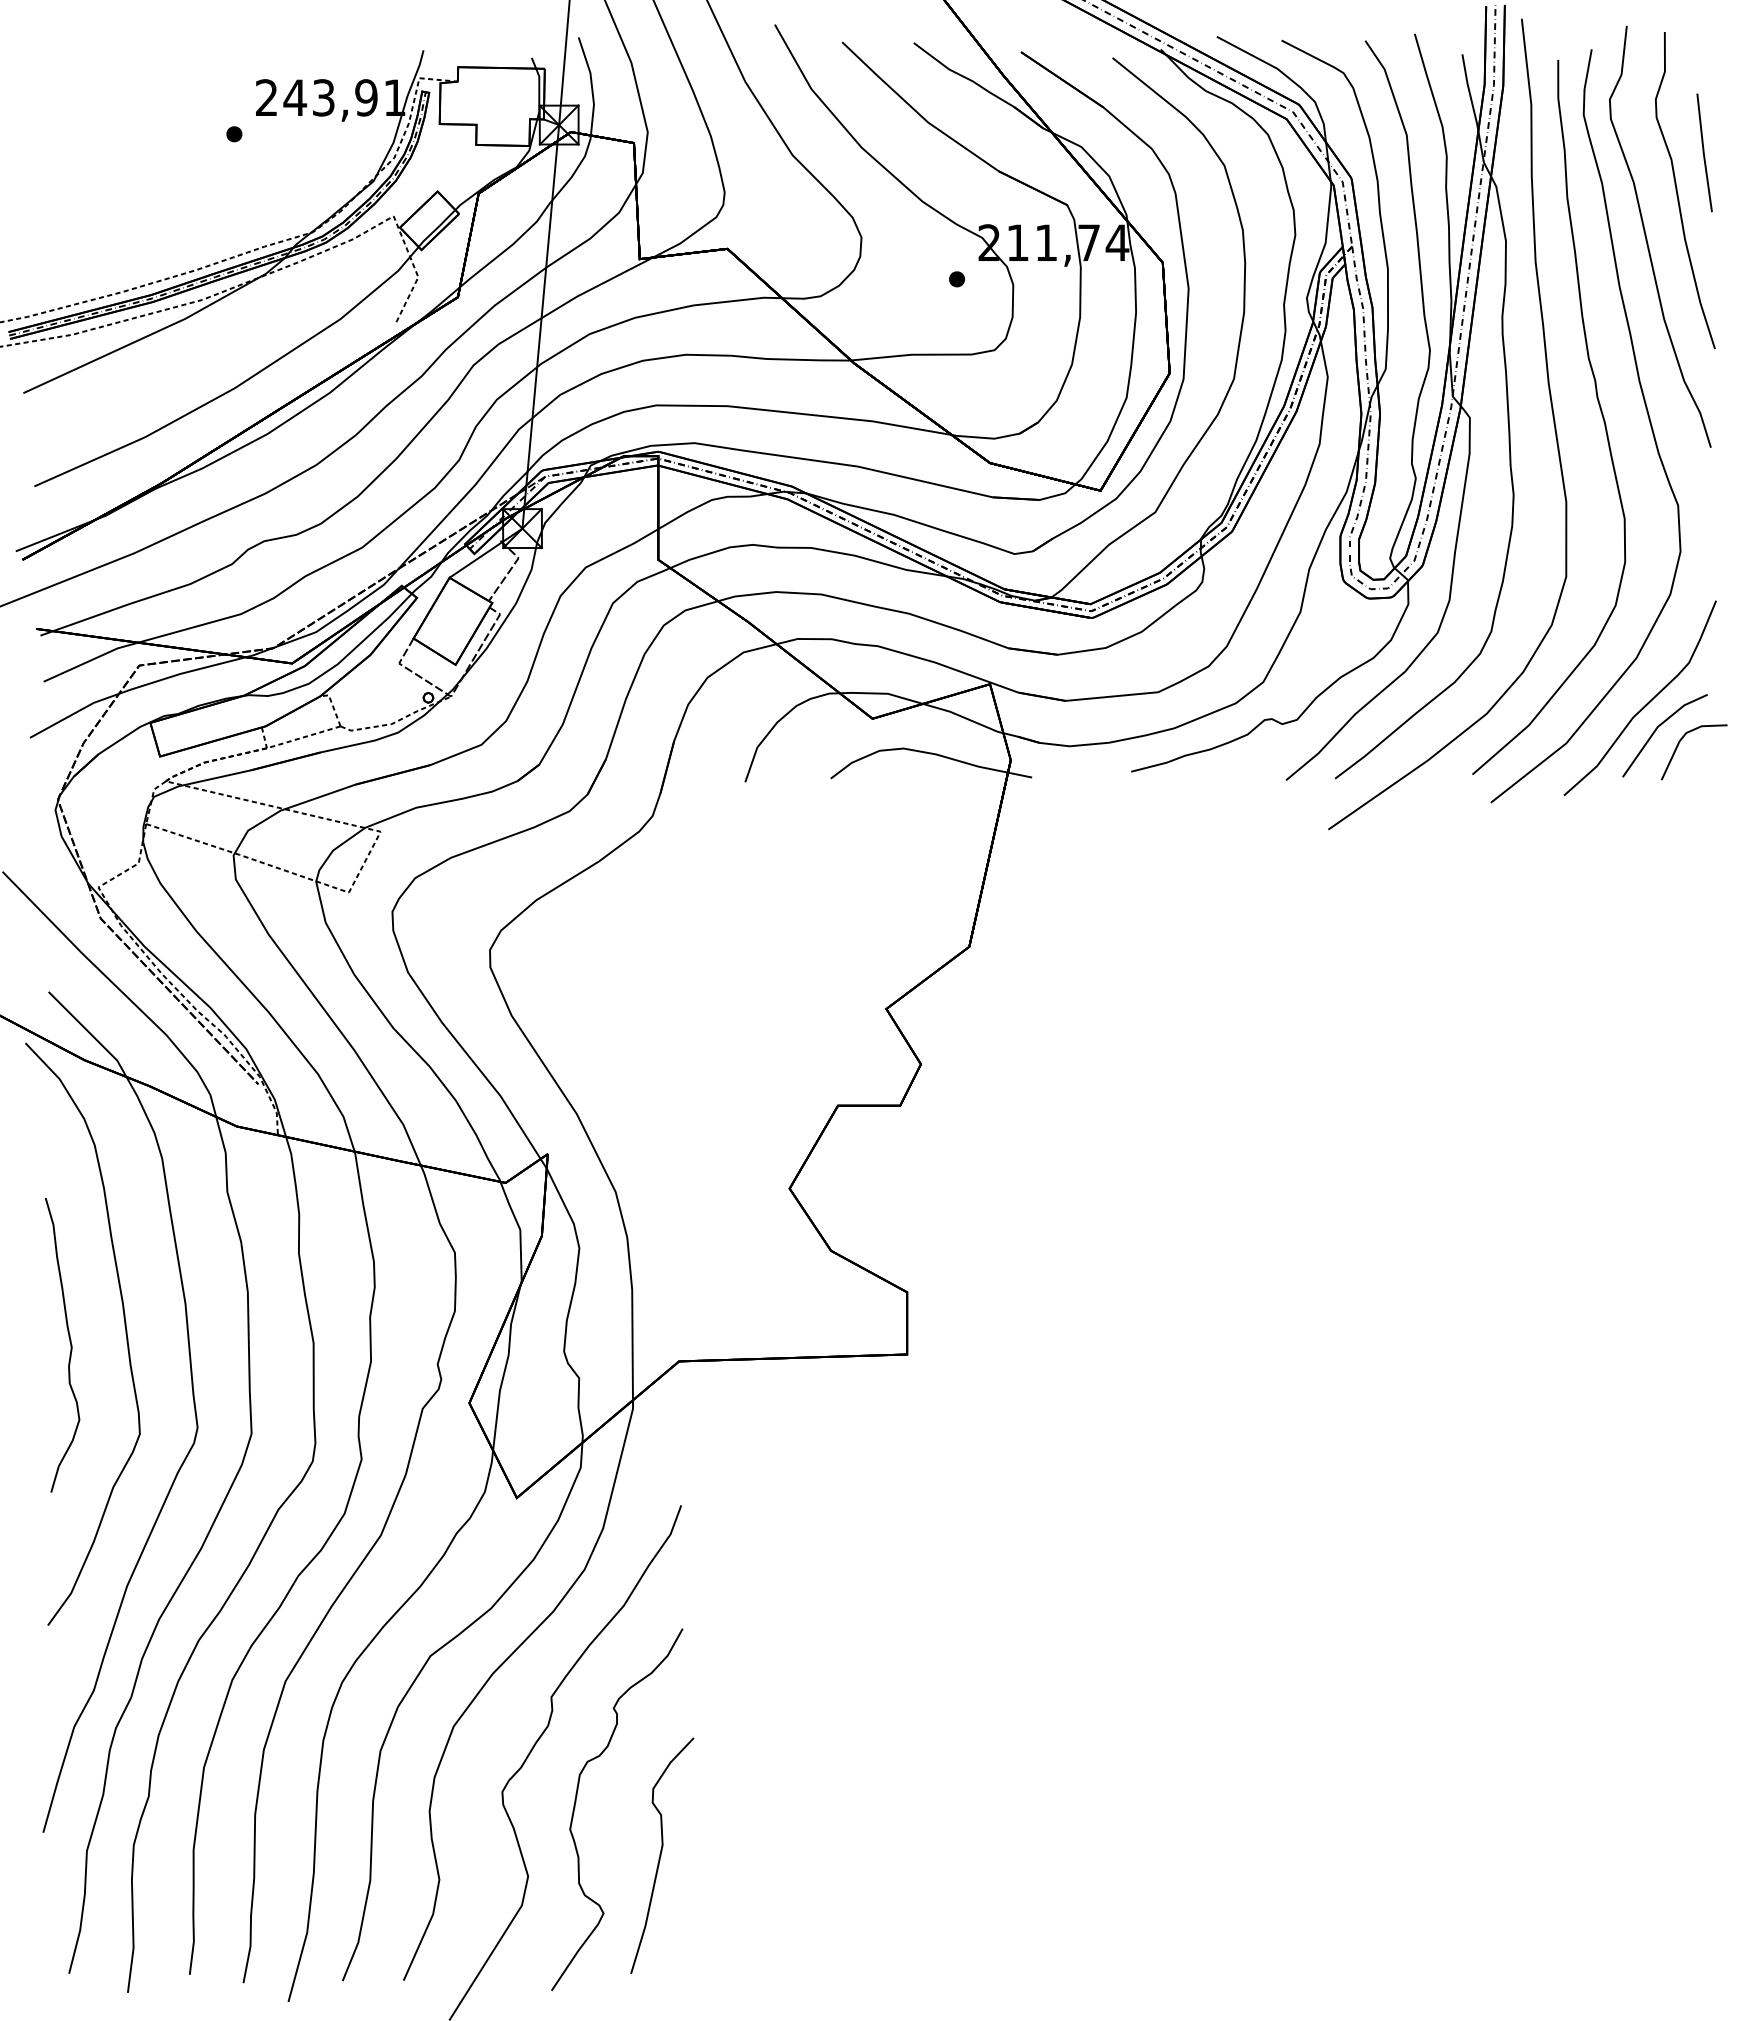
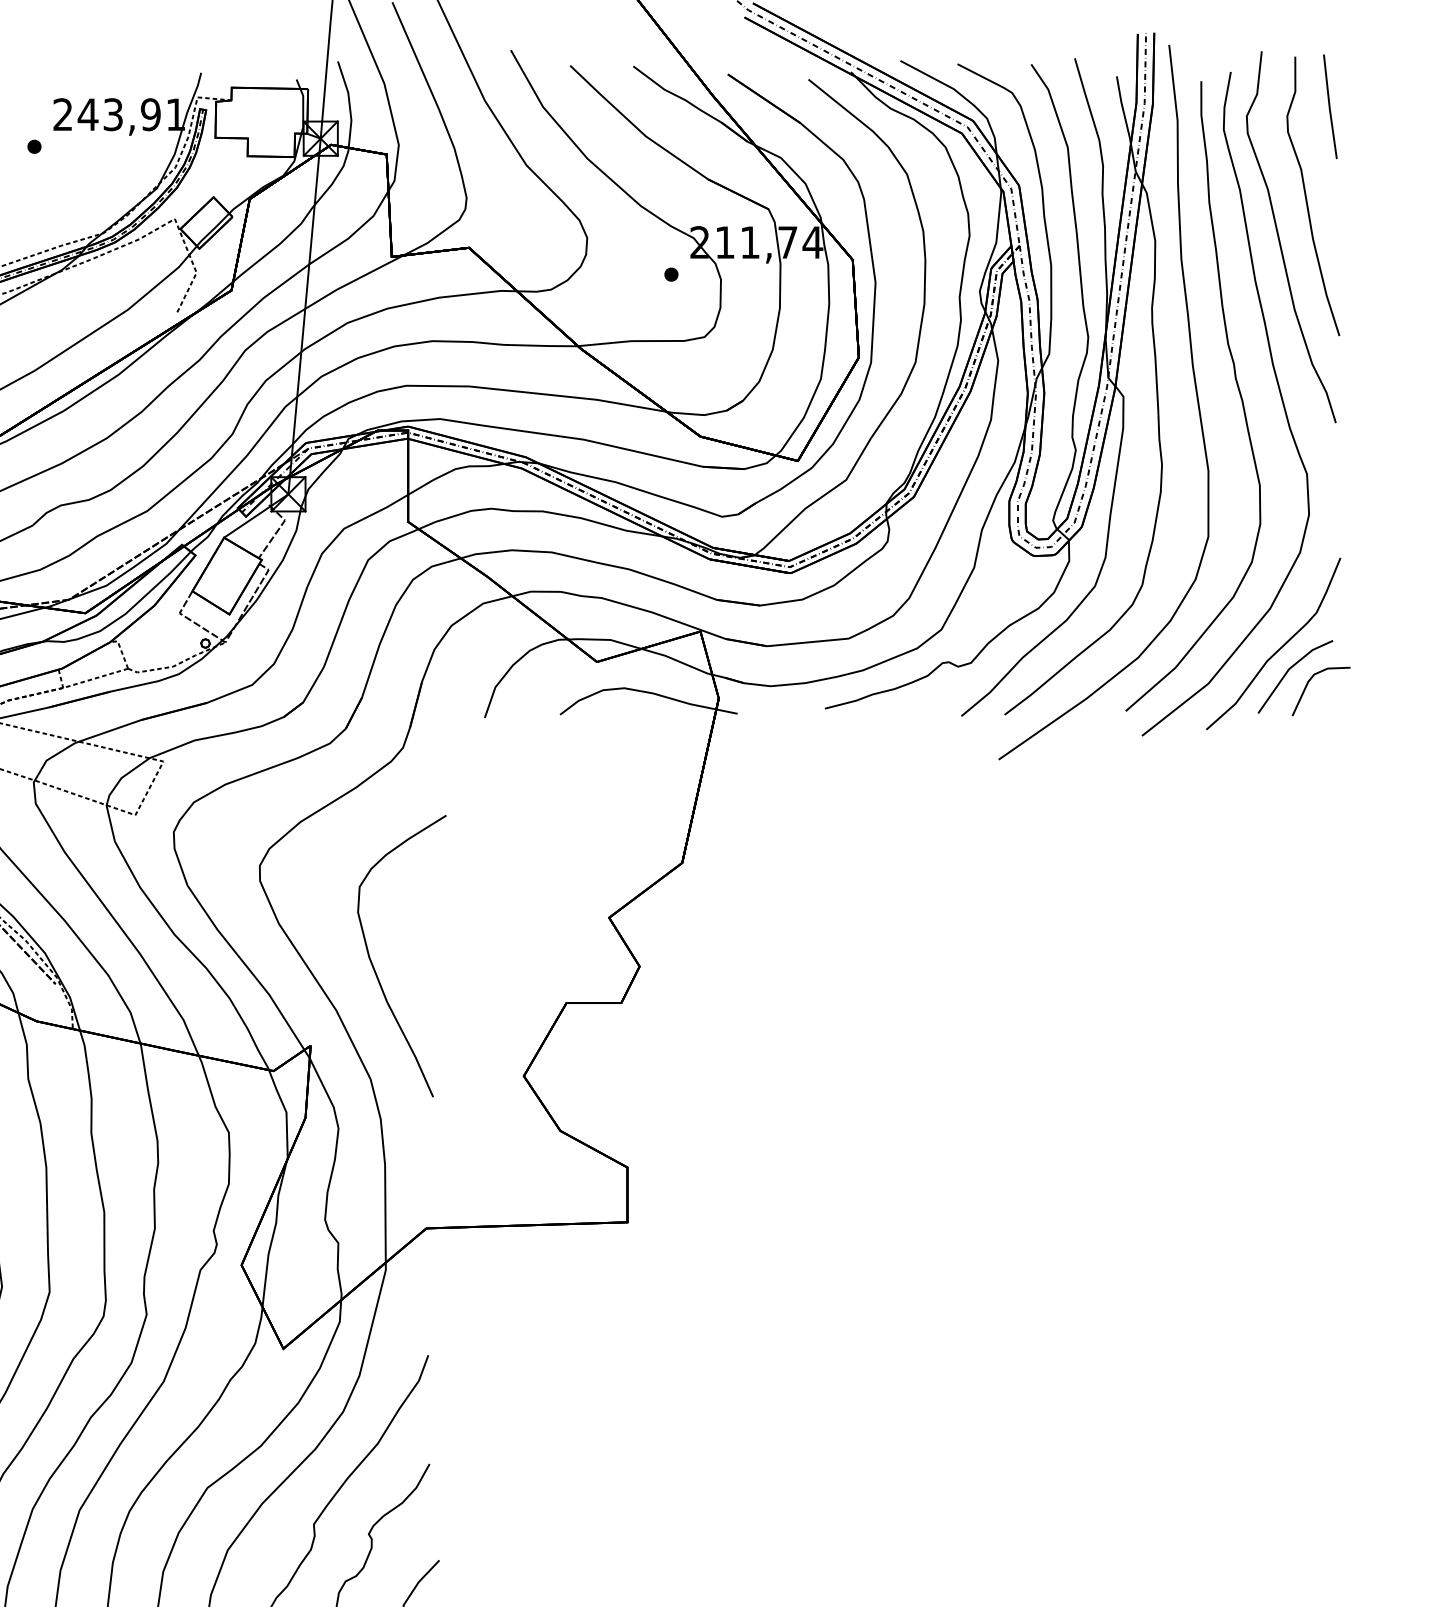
line: (1704, 152) -> (1330, 106), moved
curve: (619, 1063) -> (373, 965), added

